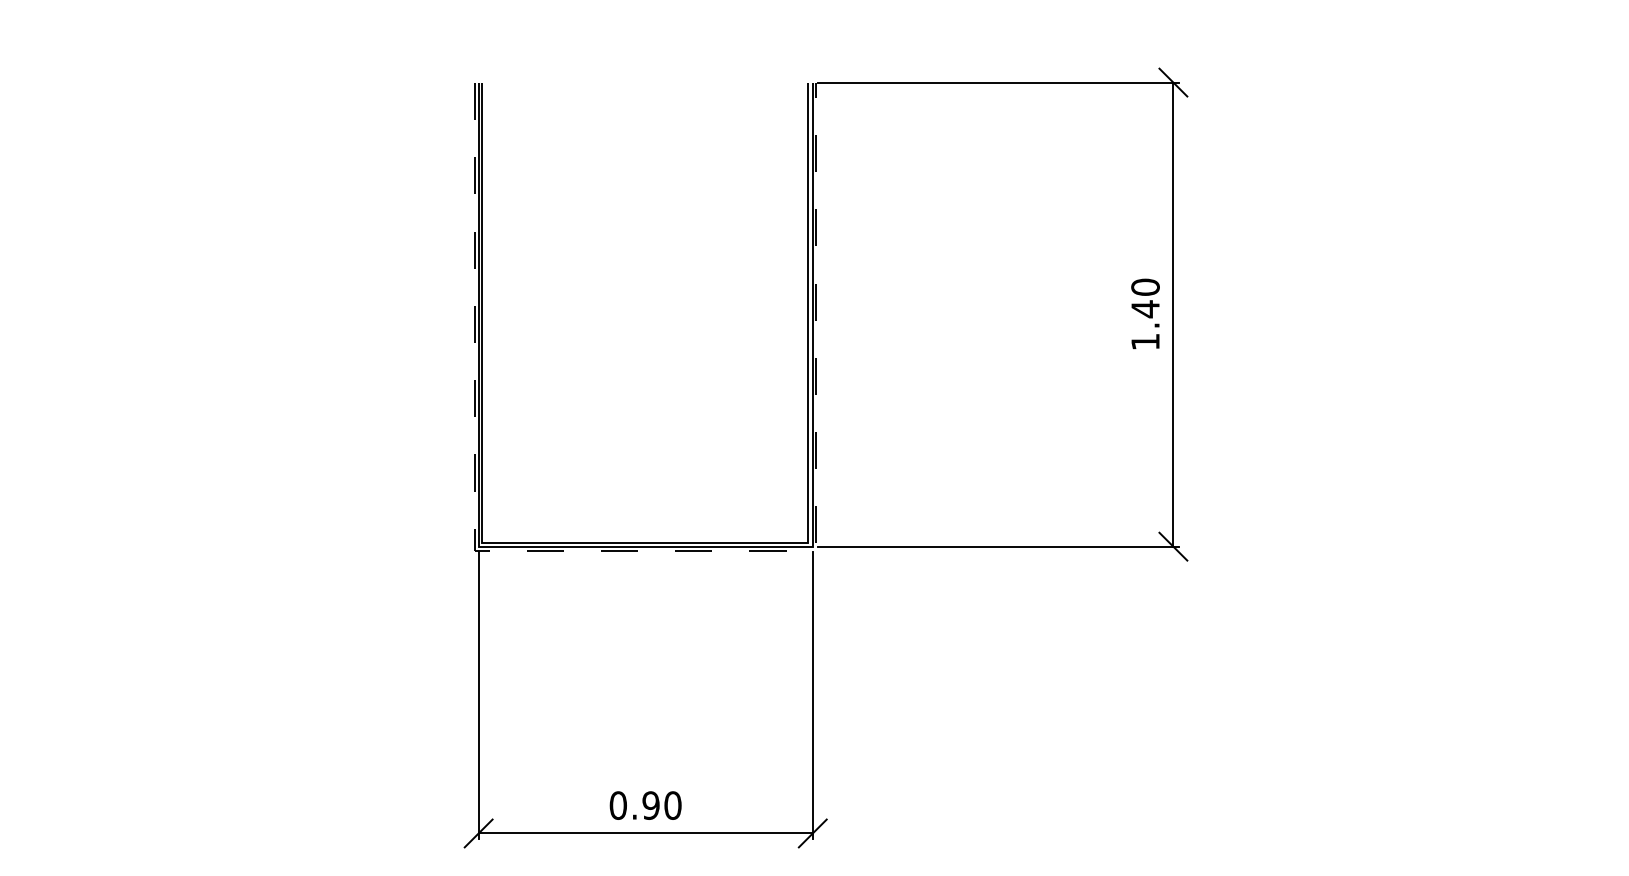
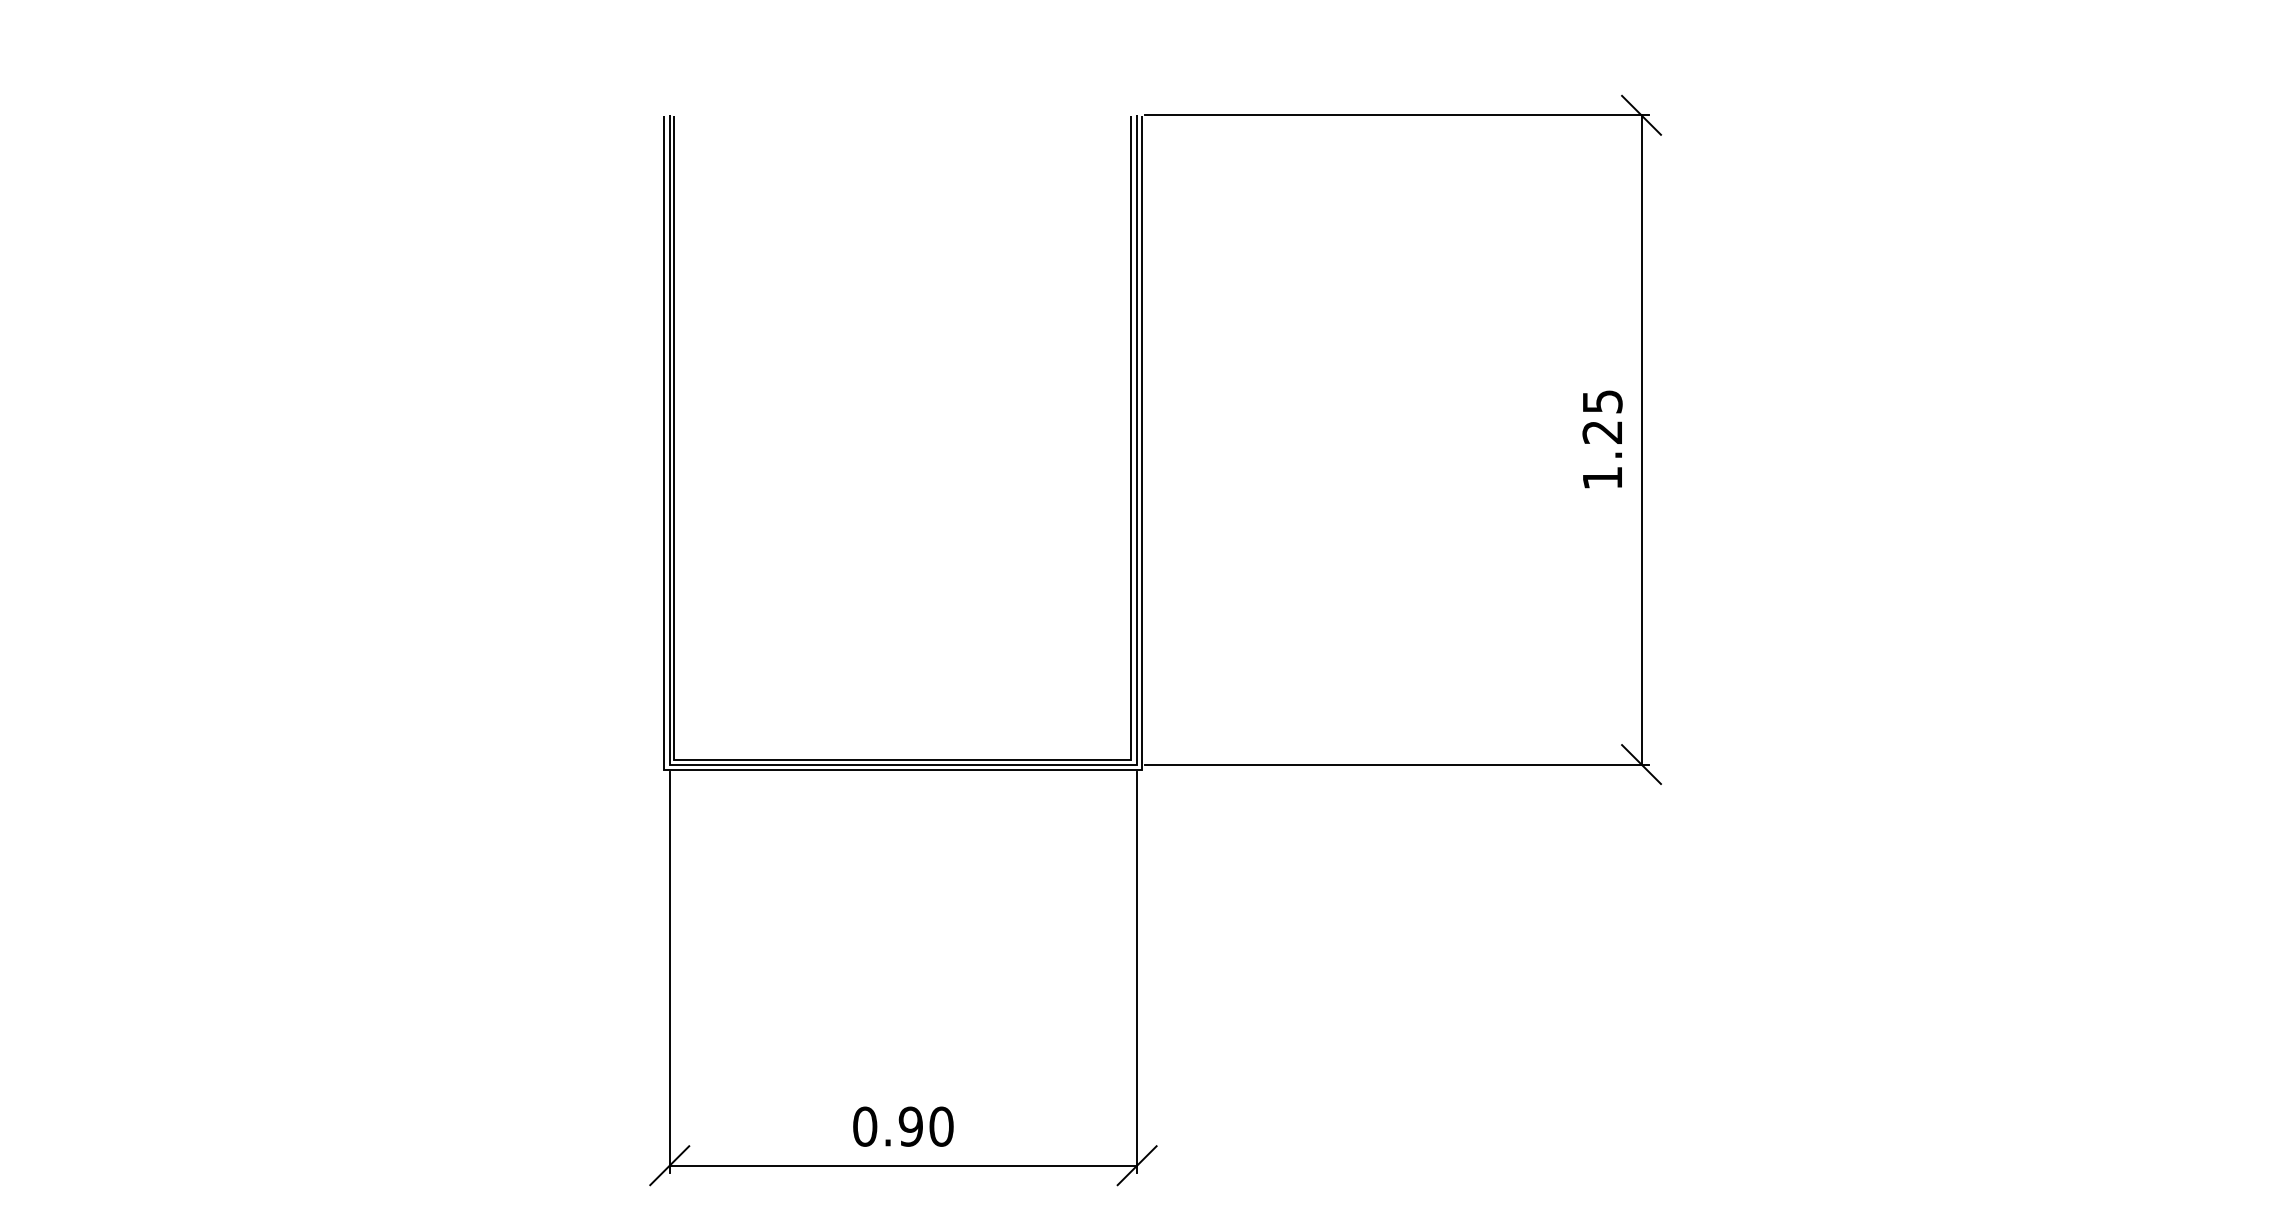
text: (1145, 298) -> (1602, 417), 1.40 -> 1.25
line: (645, 550) -> (903, 770), dashed -> solid

